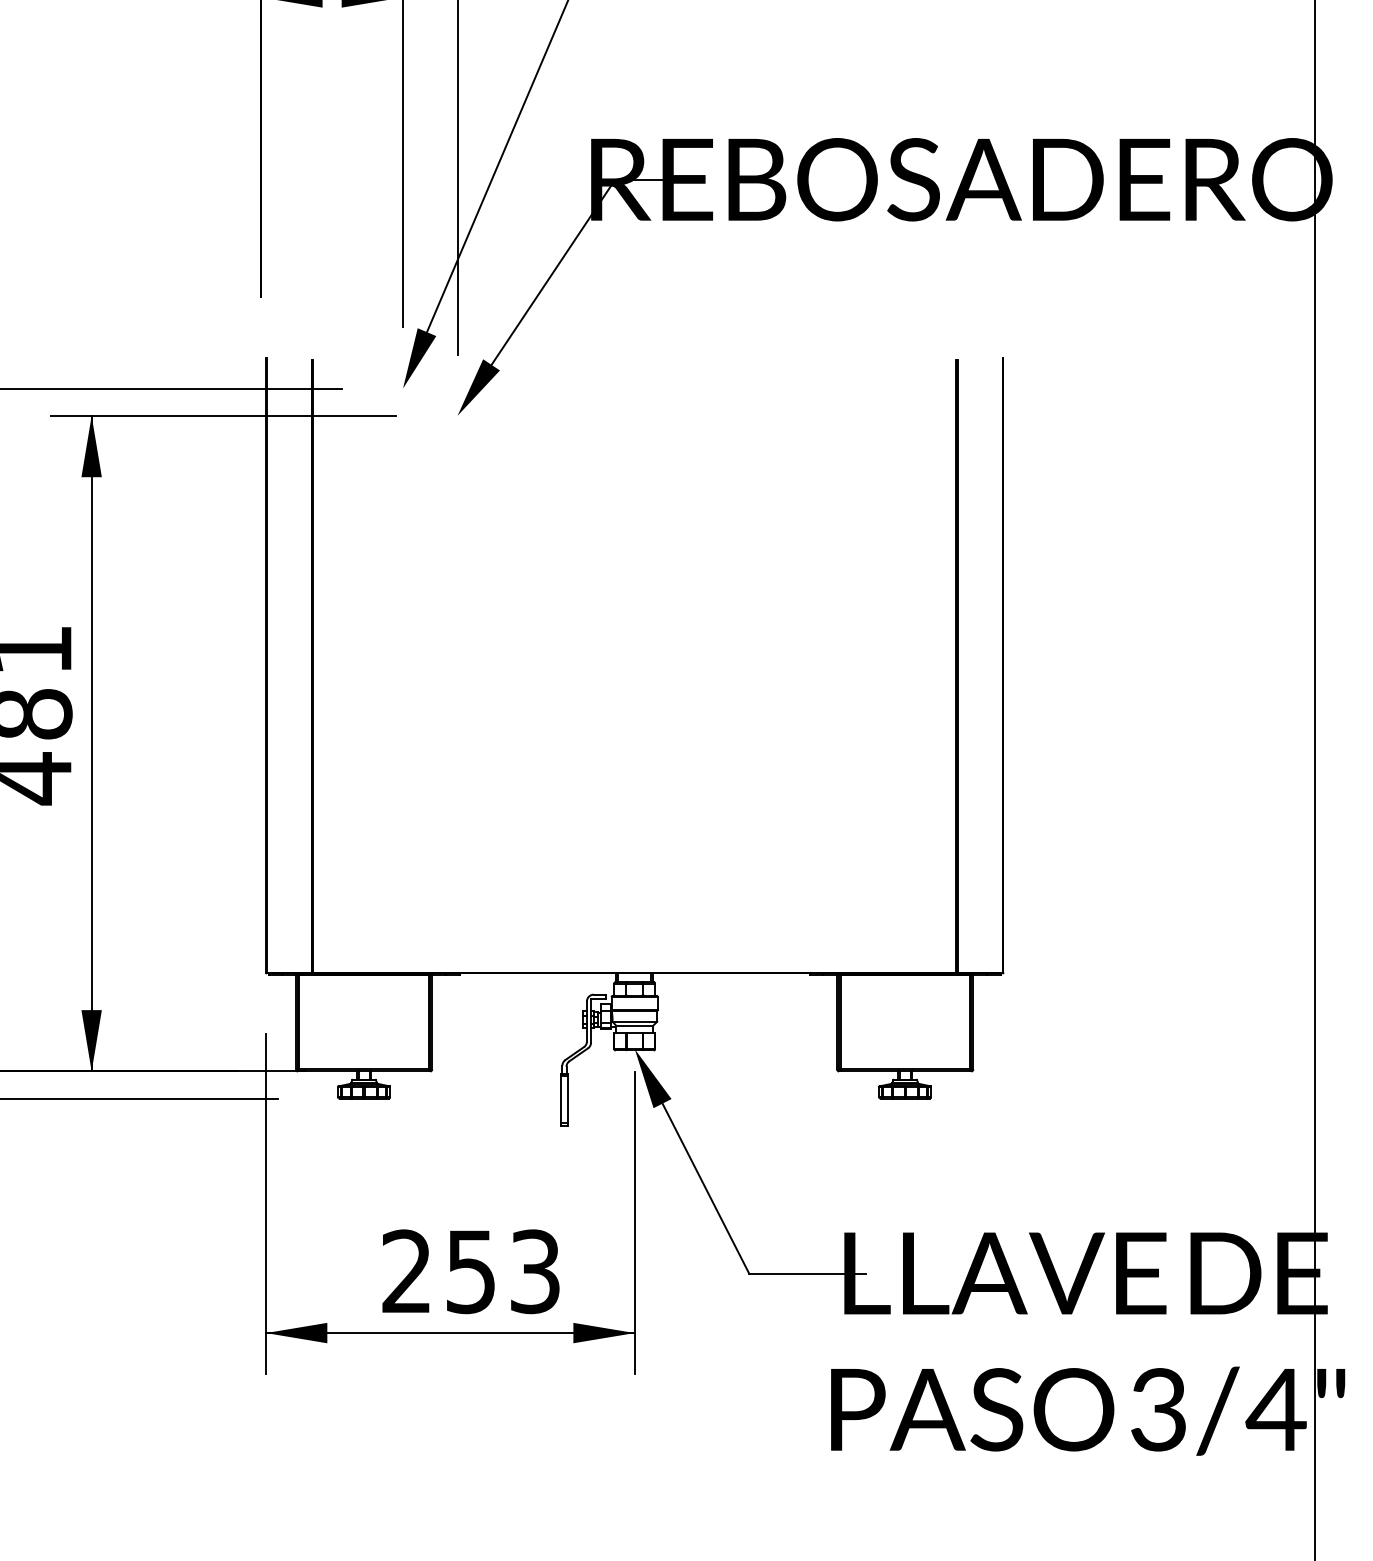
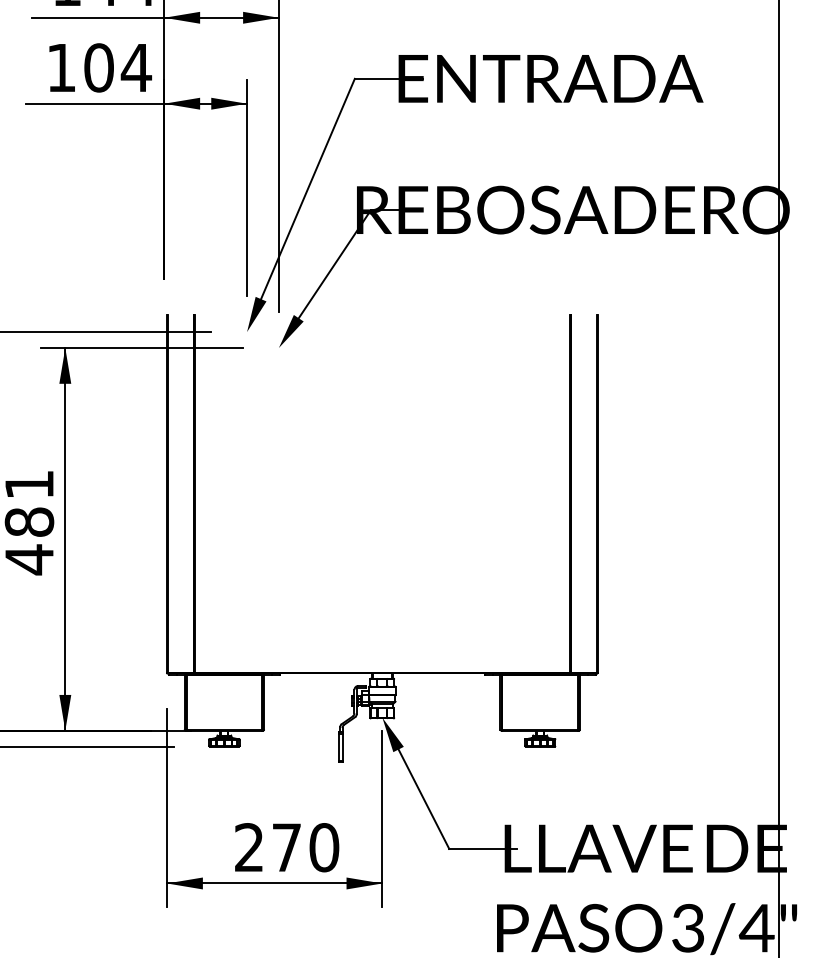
text: (503, 1271) -> (305, 847), 253 -> 270

